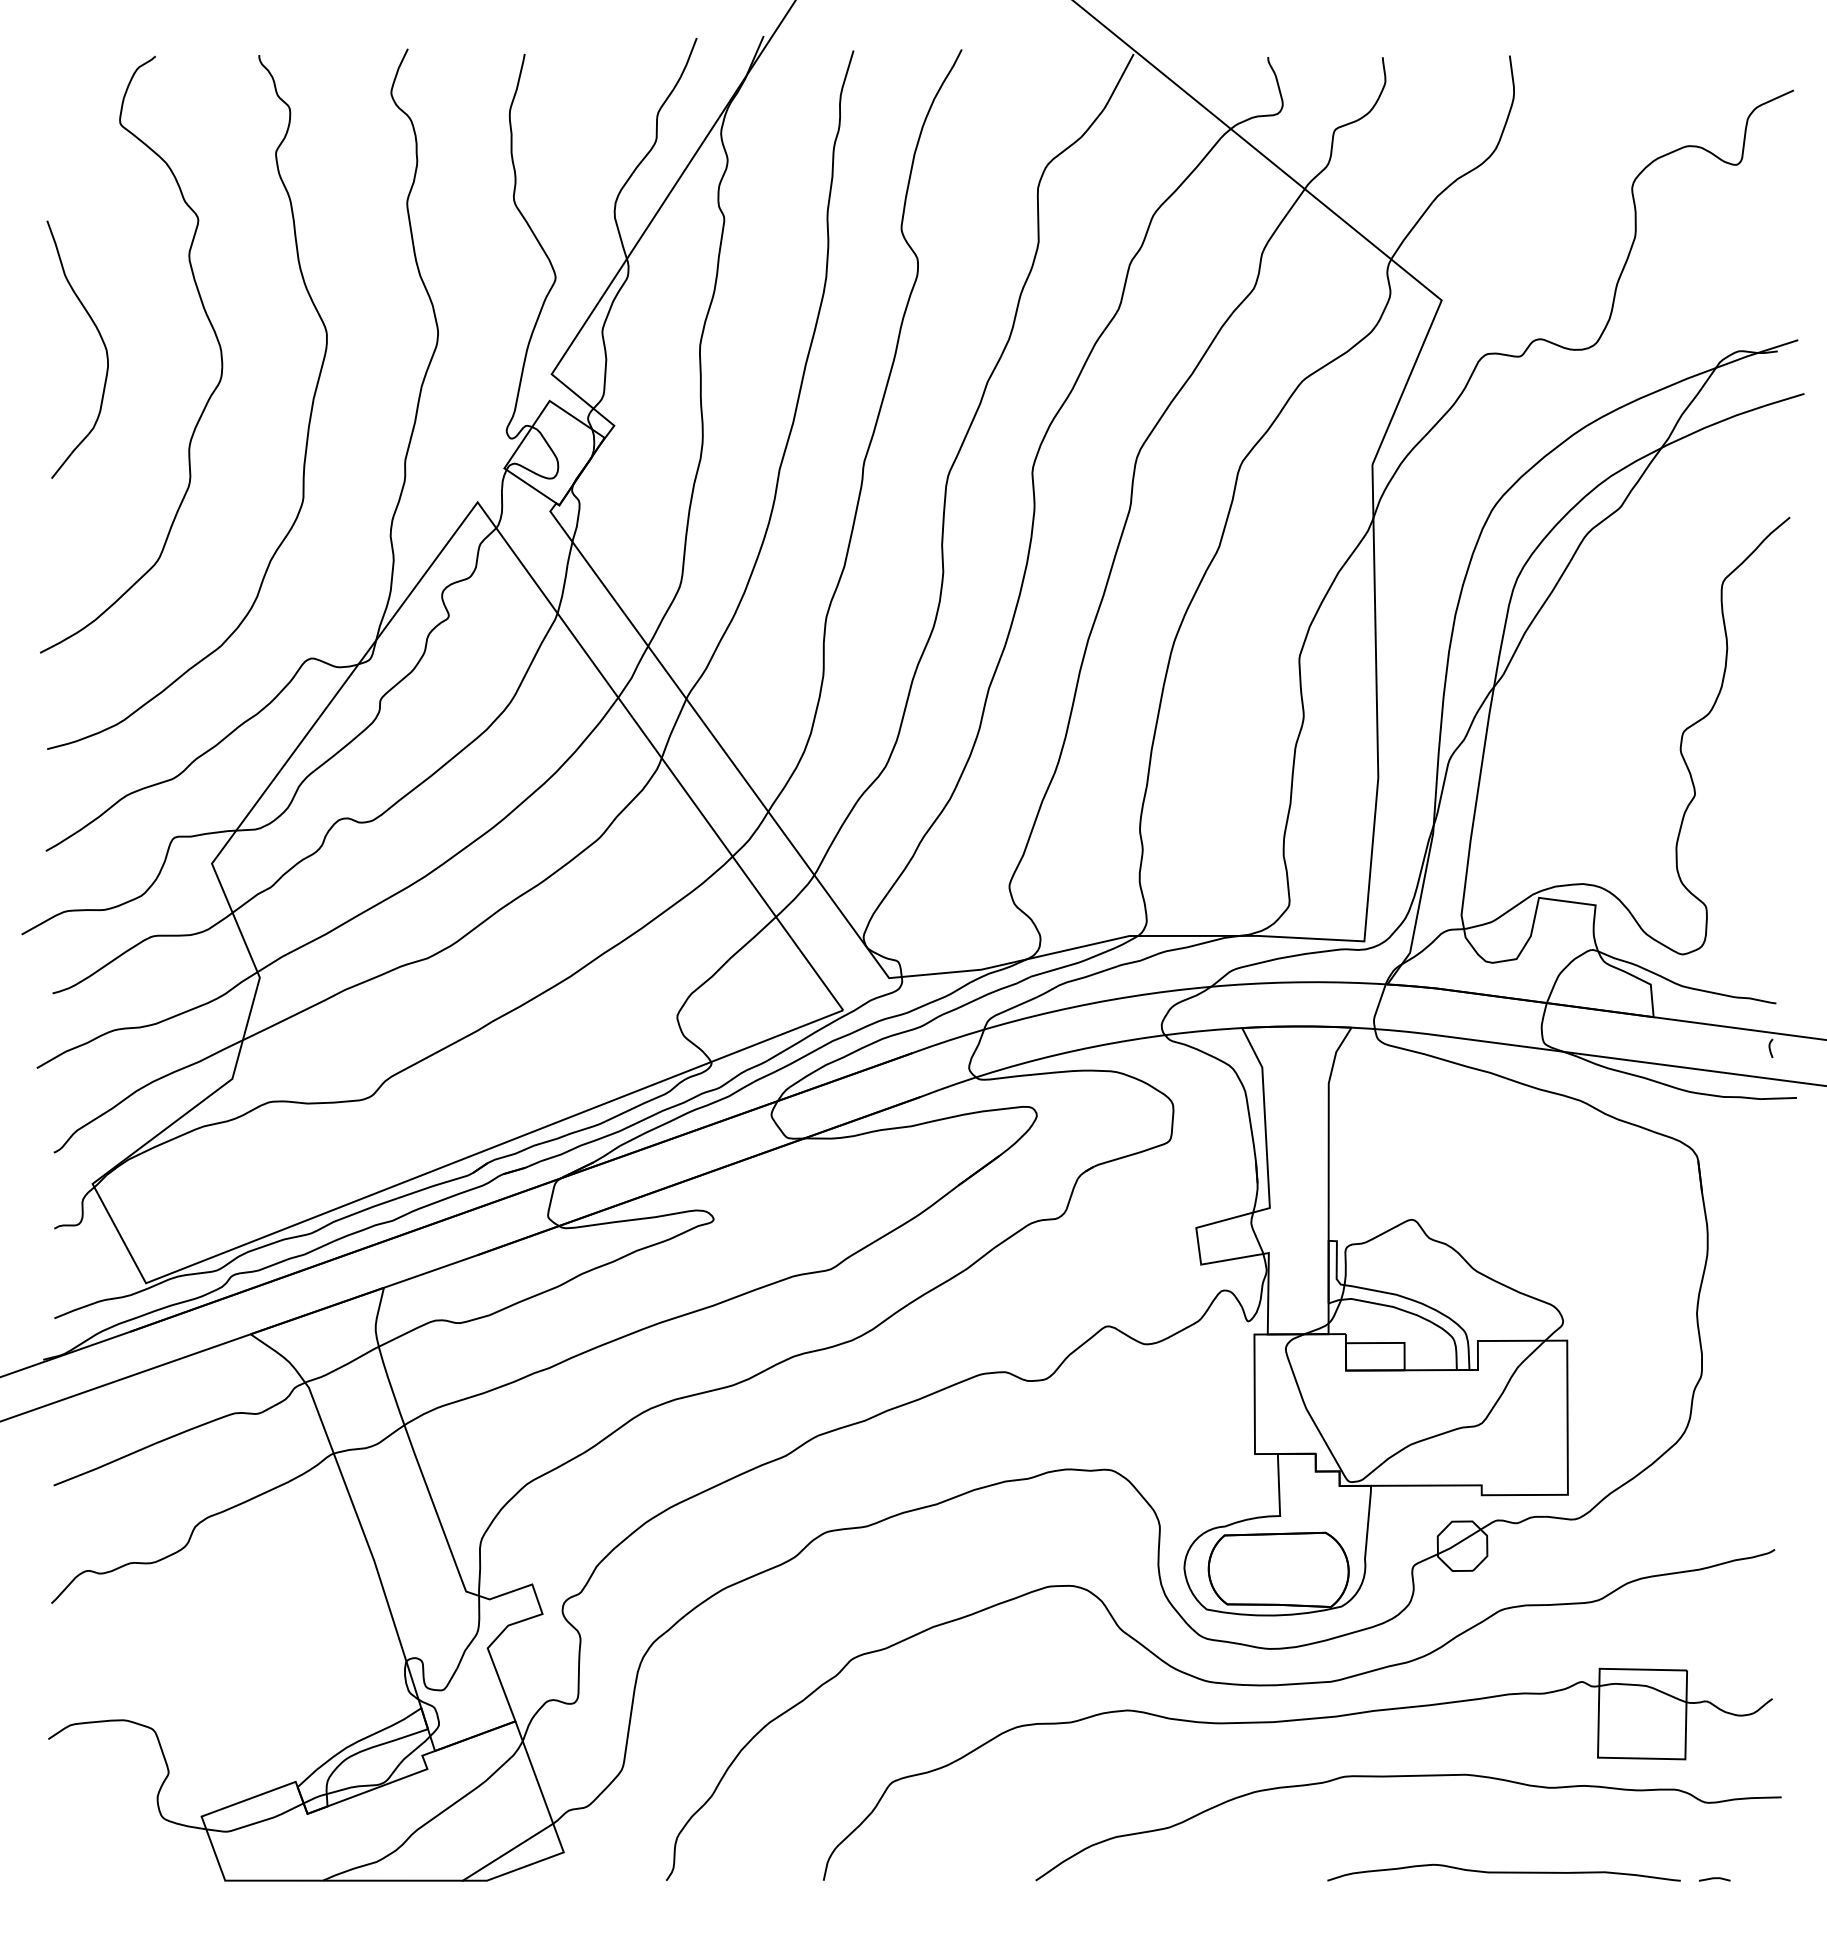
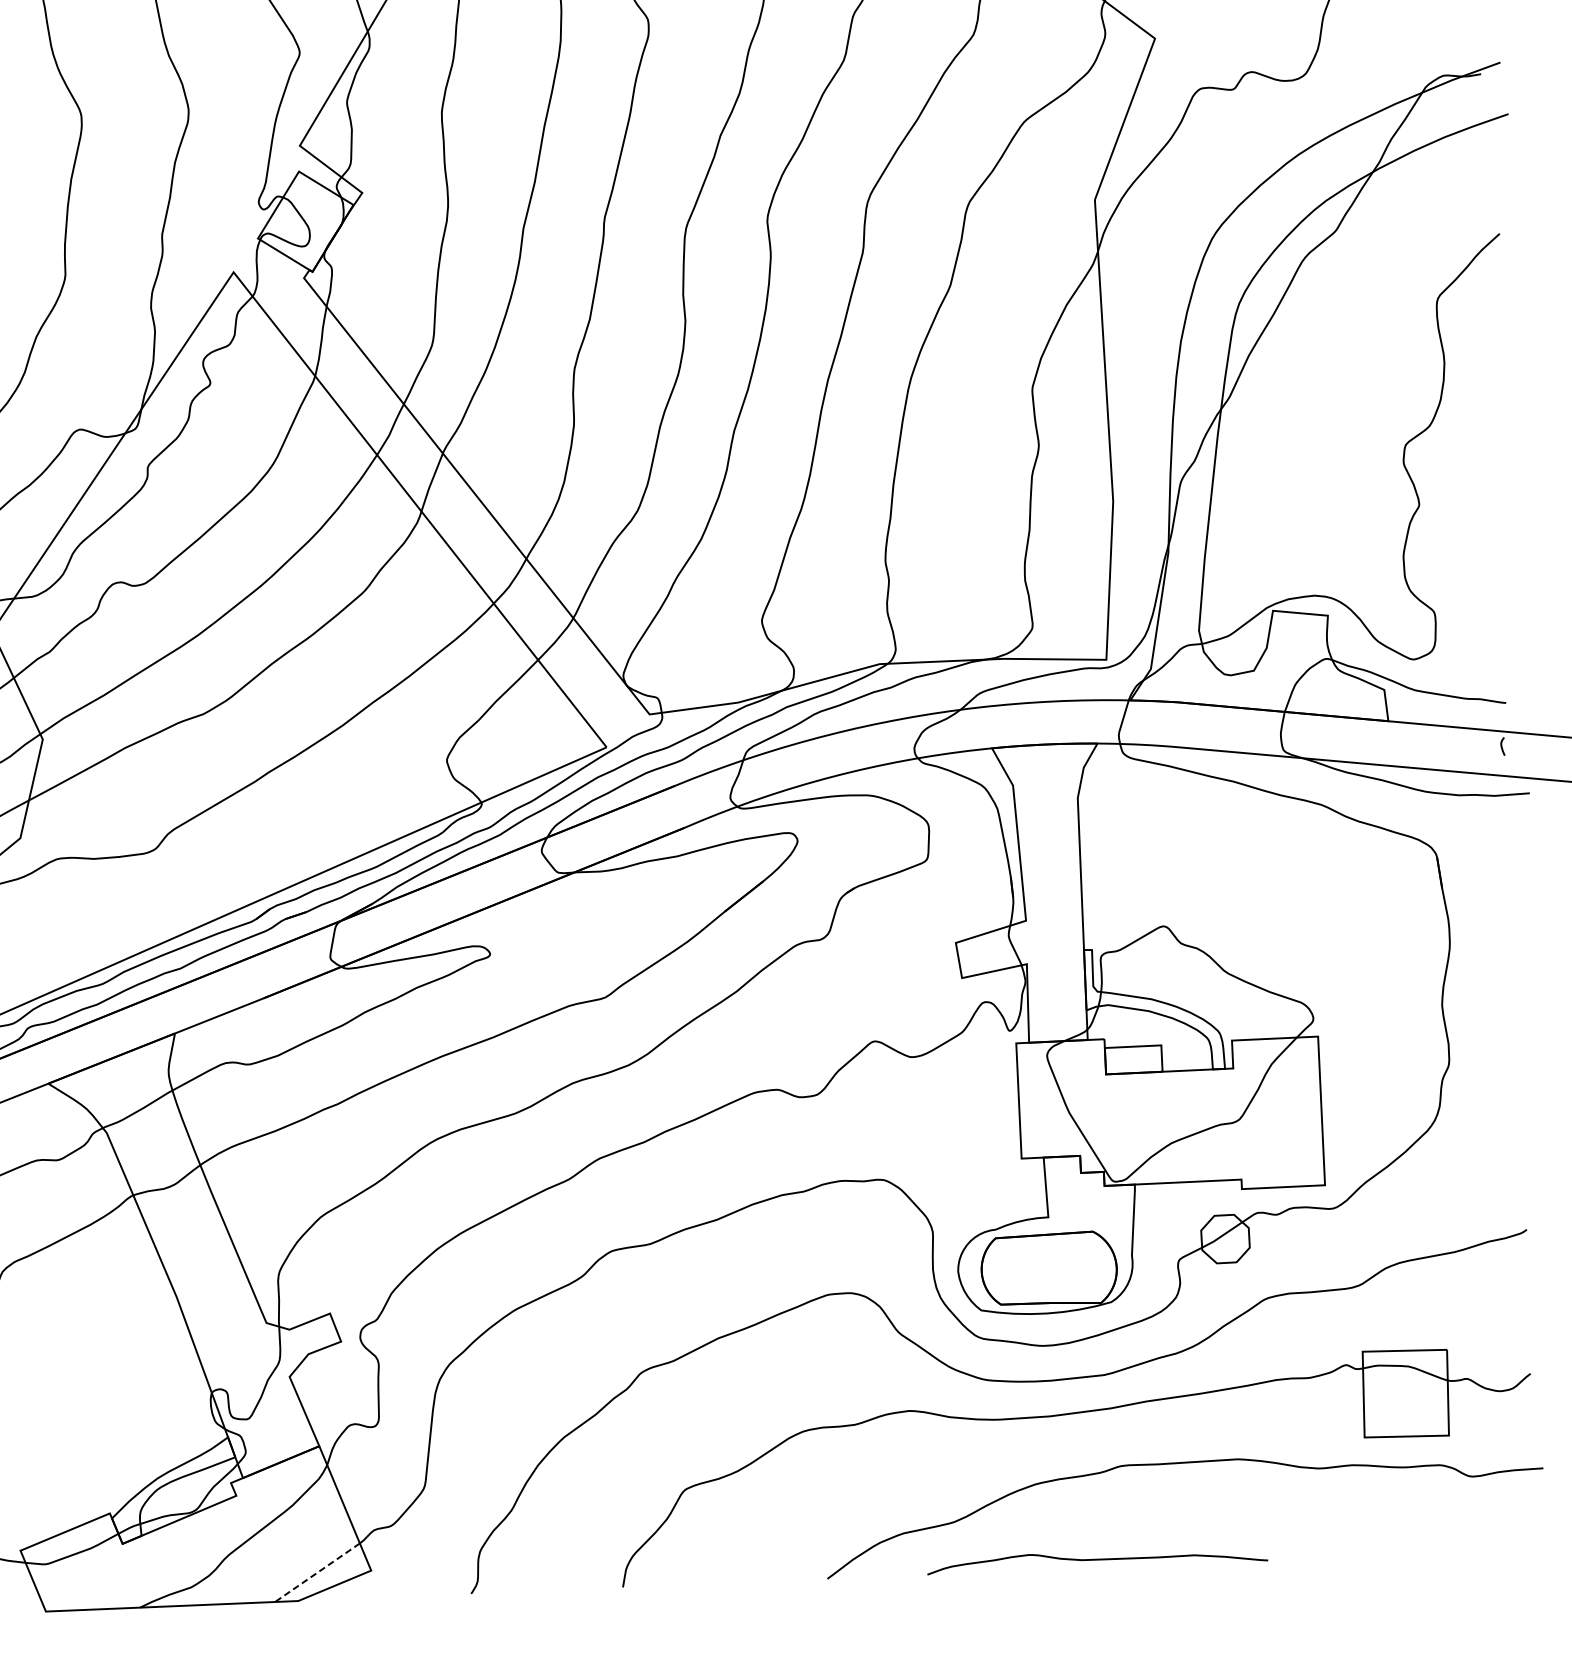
line: (507, 1852) -> (316, 1572), solid -> dashed
curve: (1503, 1872) -> (1096, 1559), moved
line: (1714, 1879) -> (1481, 1550), removed

